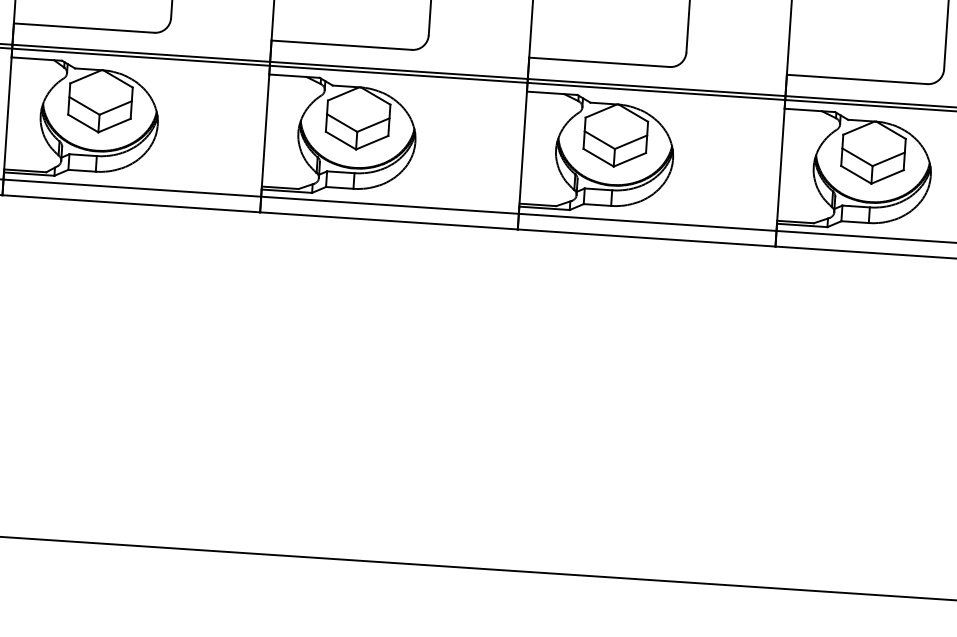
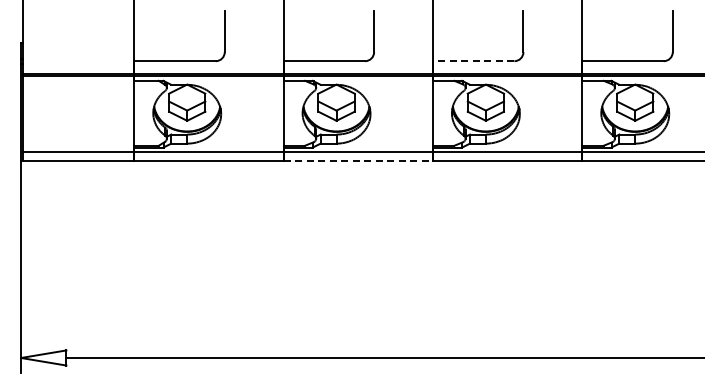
line: (599, 62) -> (473, 61), solid -> dashed
line: (389, 220) -> (358, 160), solid -> dashed

